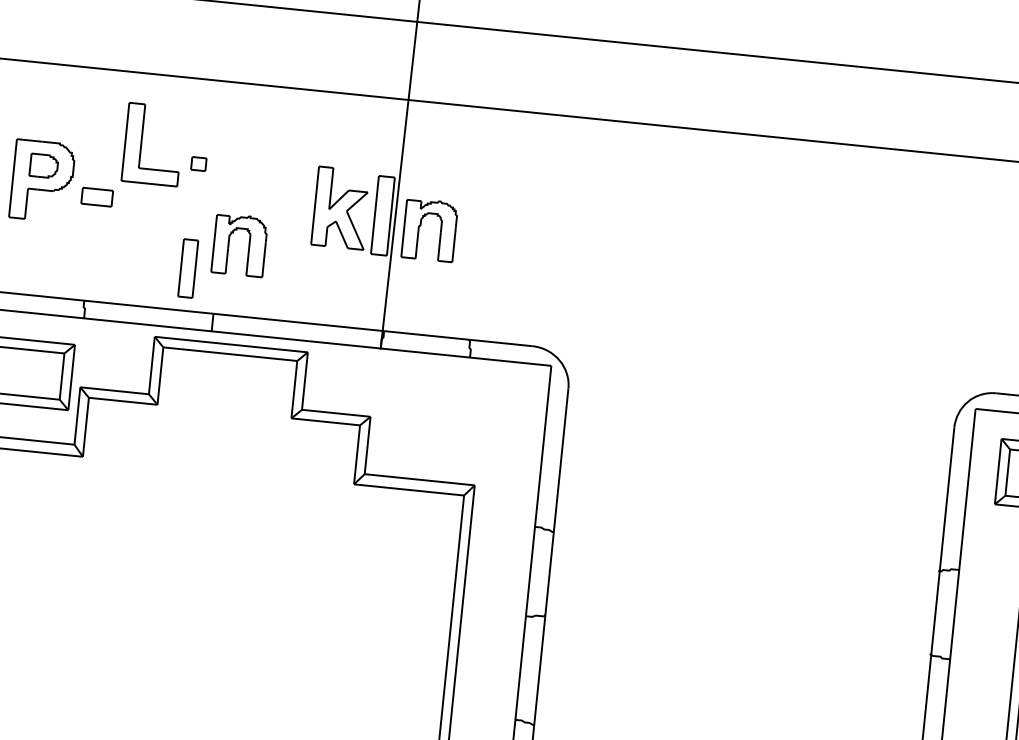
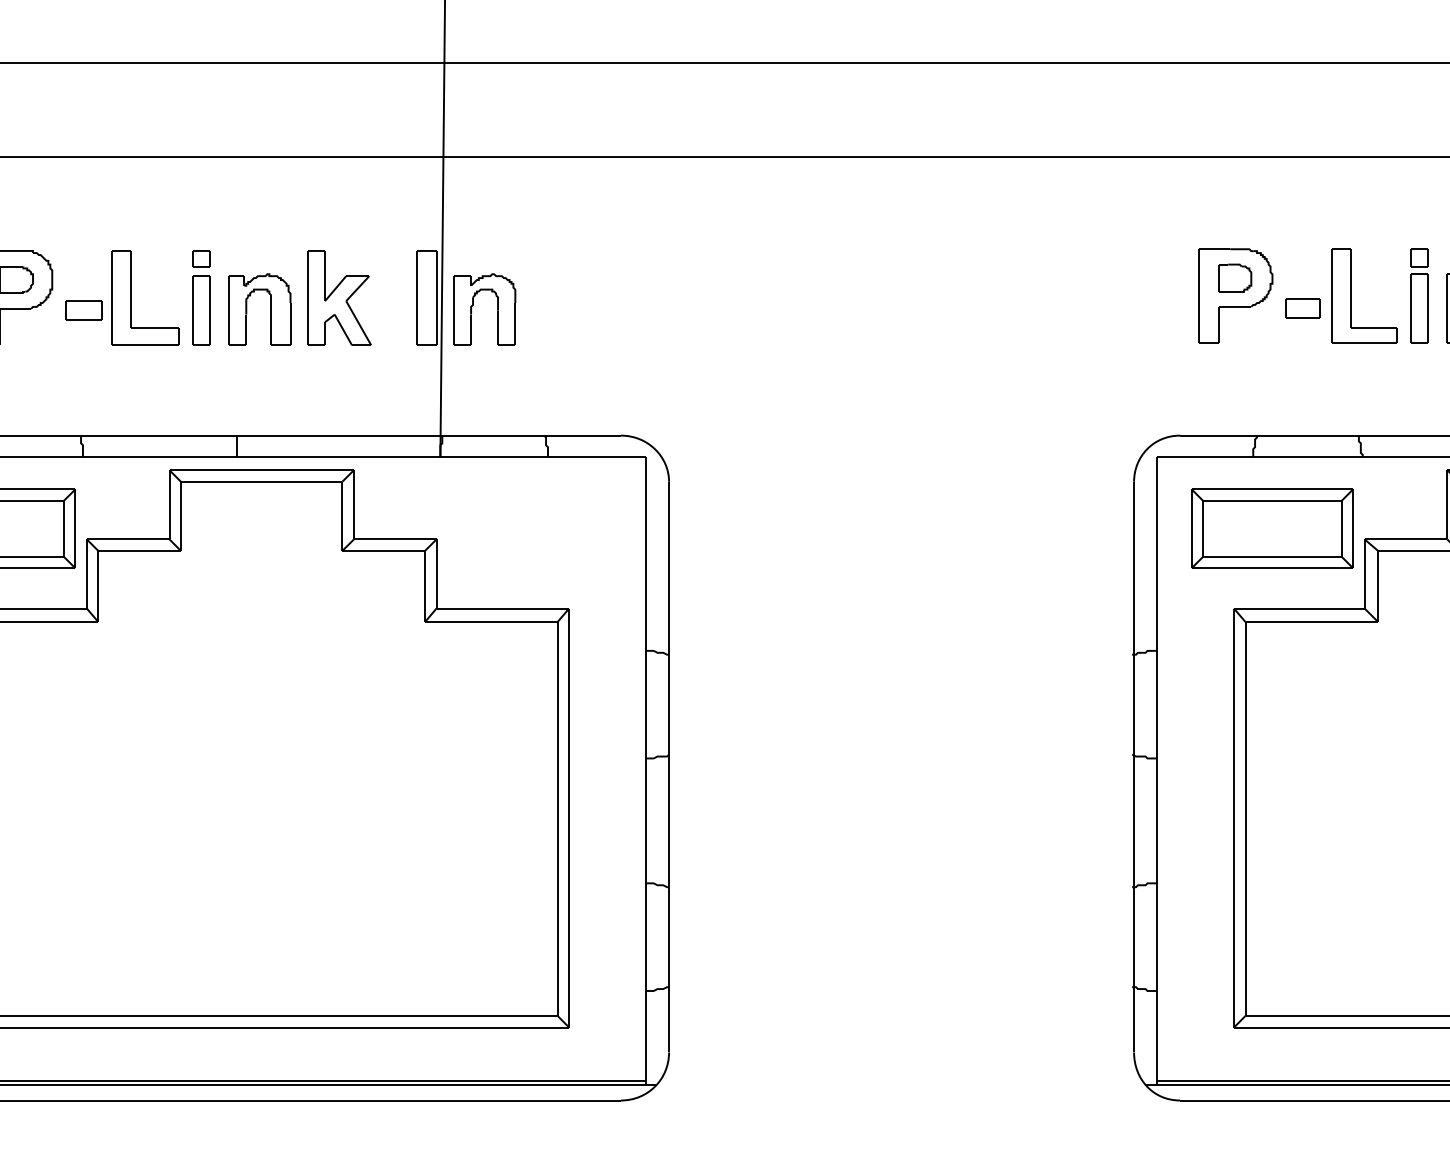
part: (141, 142) -> (131, 297), moved
part: (341, 207) -> (339, 297), moved
part: (248, 245) -> (270, 309), moved
part: (188, 268) -> (201, 310), moved

